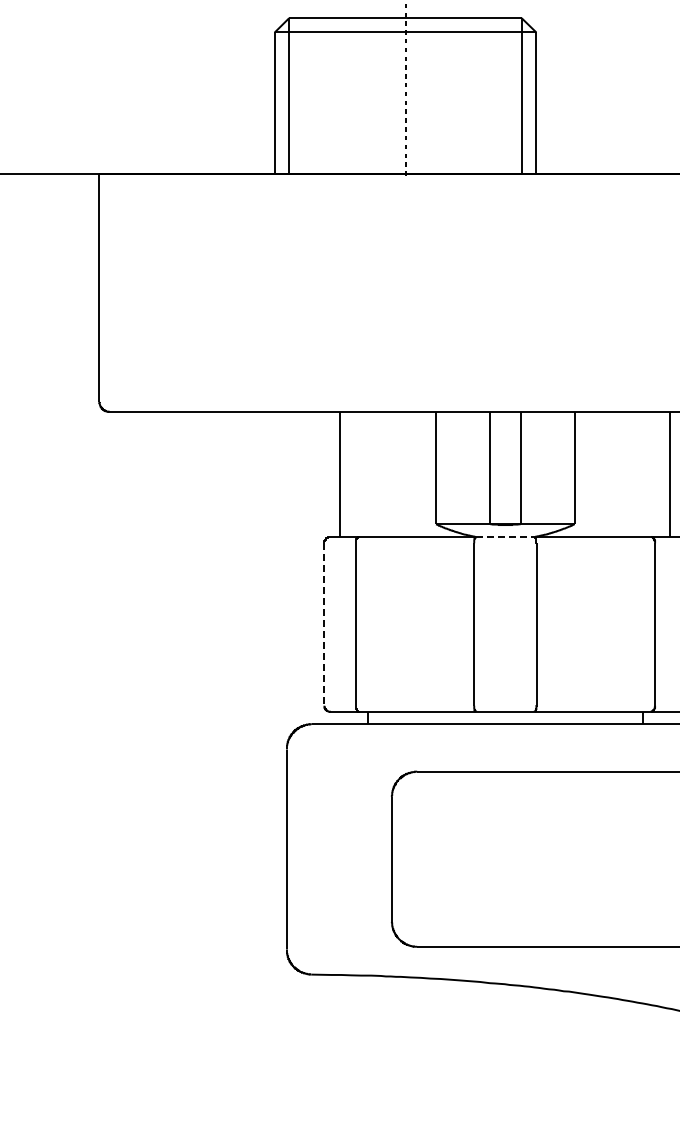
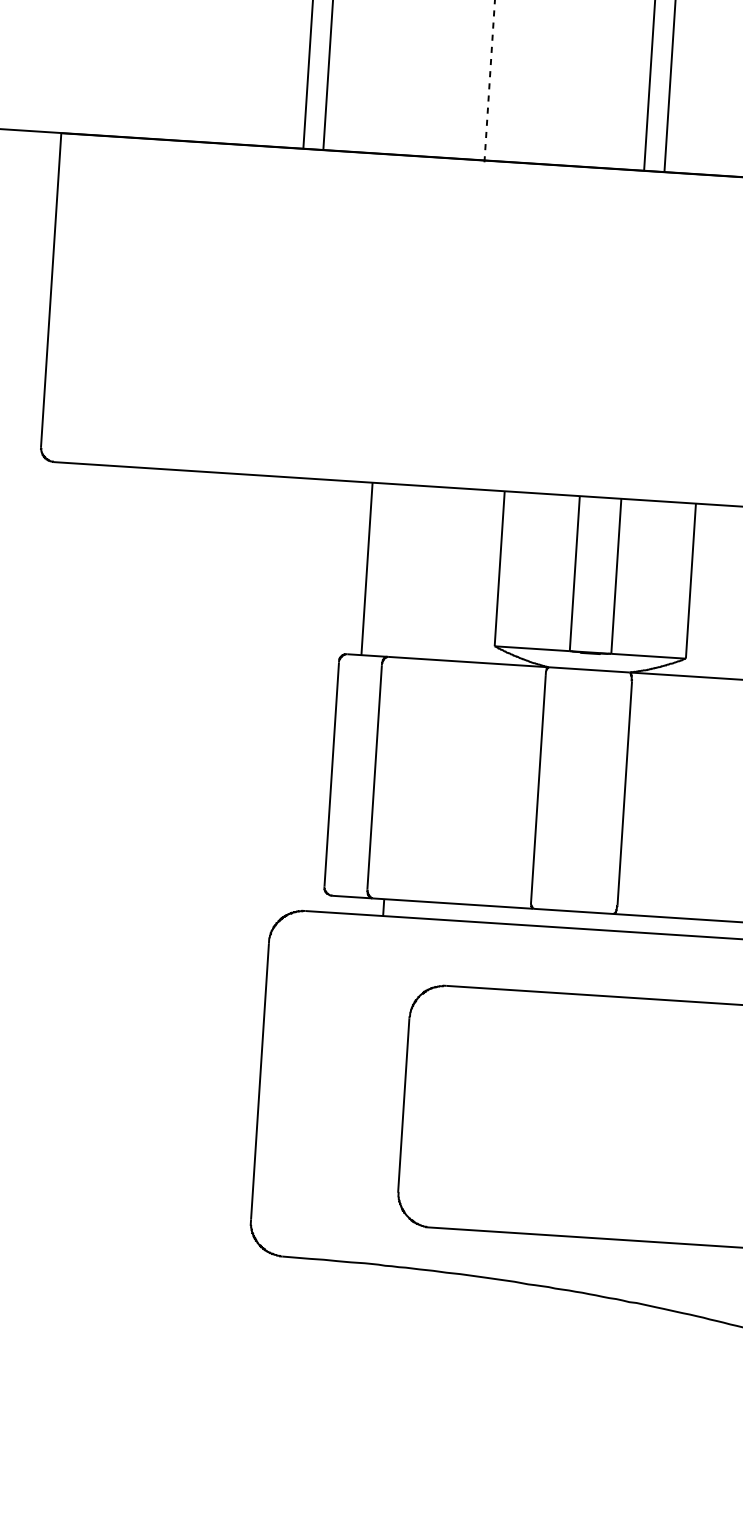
line: (505, 536) -> (589, 669), dashed -> solid
line: (324, 625) -> (331, 775), dashed -> solid

